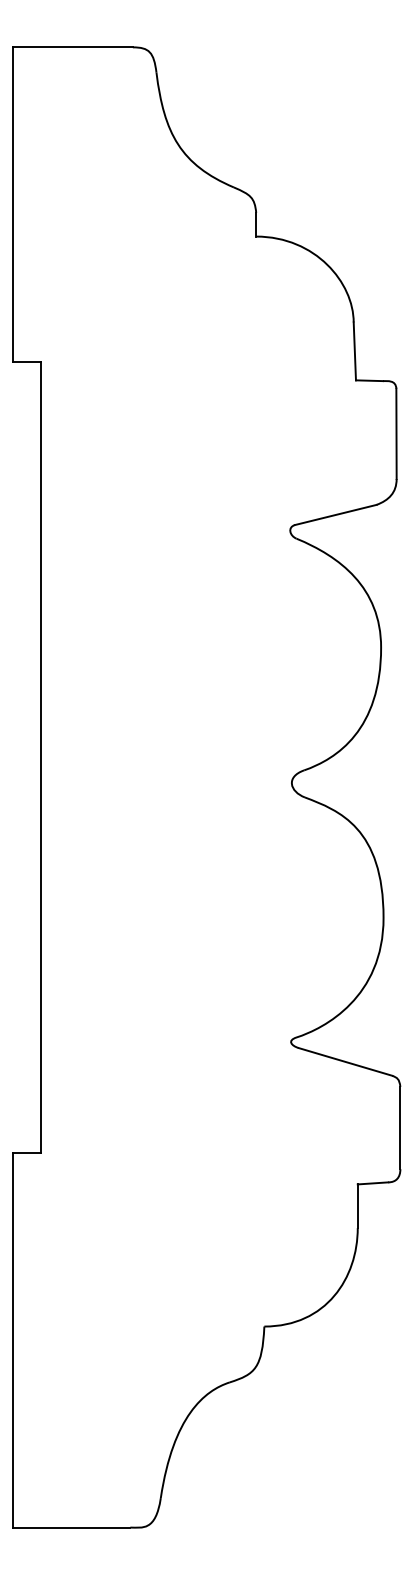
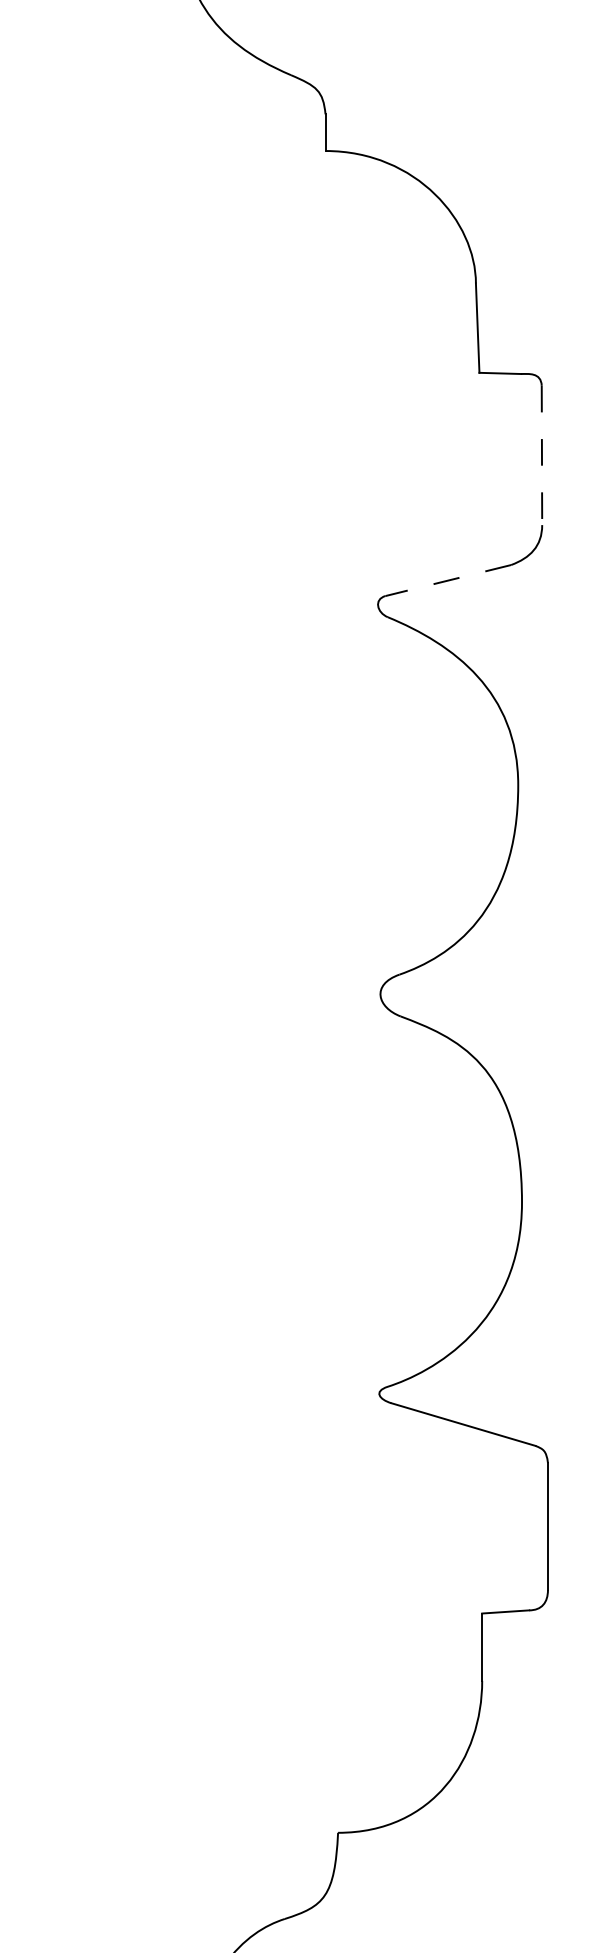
line: (396, 434) -> (541, 456), solid -> dashed
line: (335, 514) -> (447, 579), solid -> dashed

